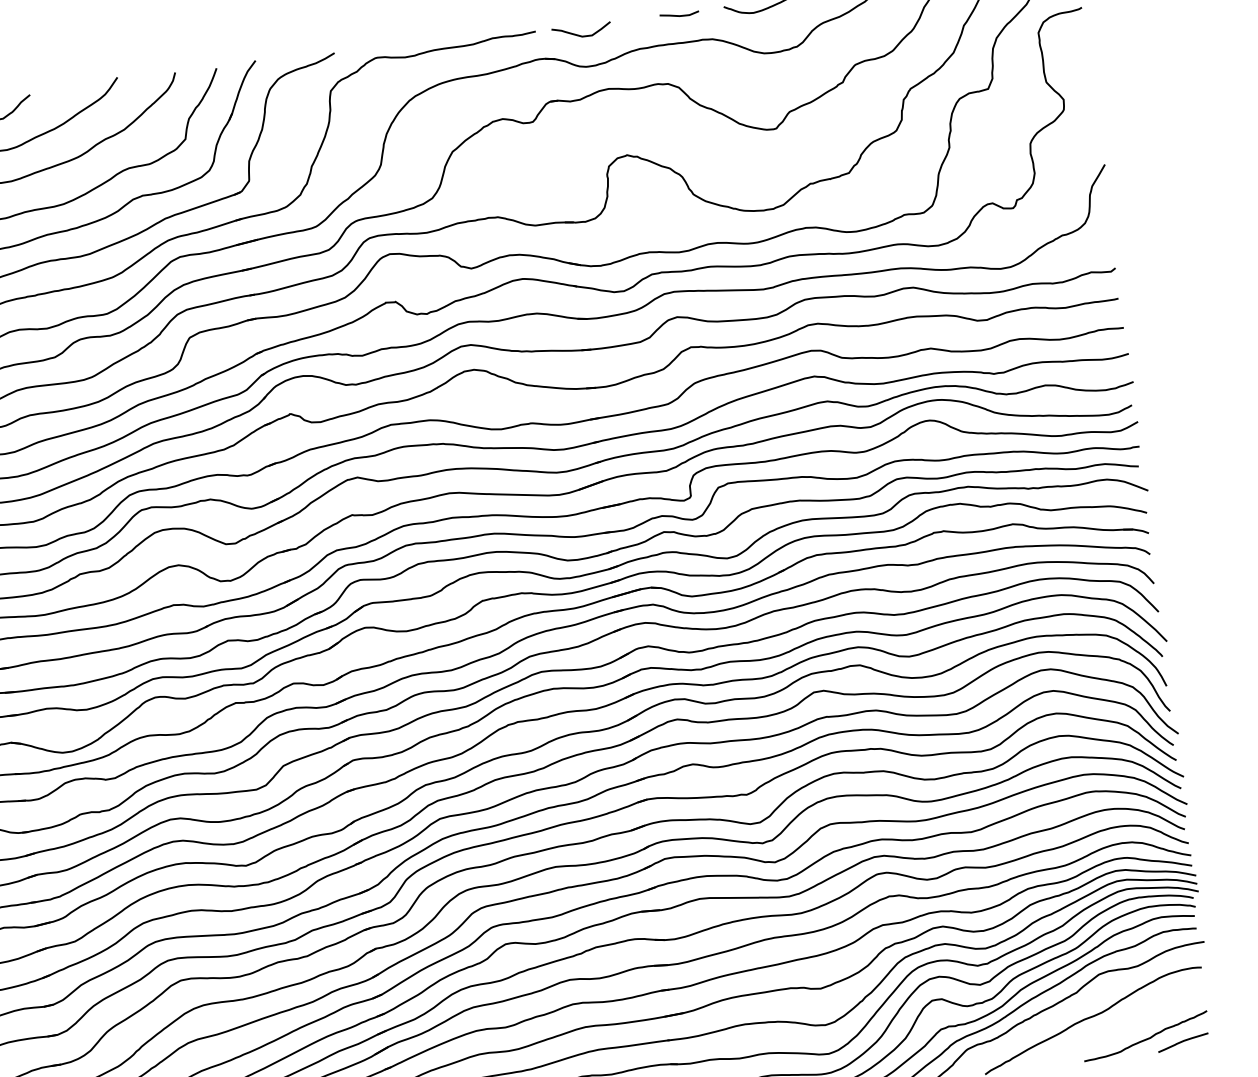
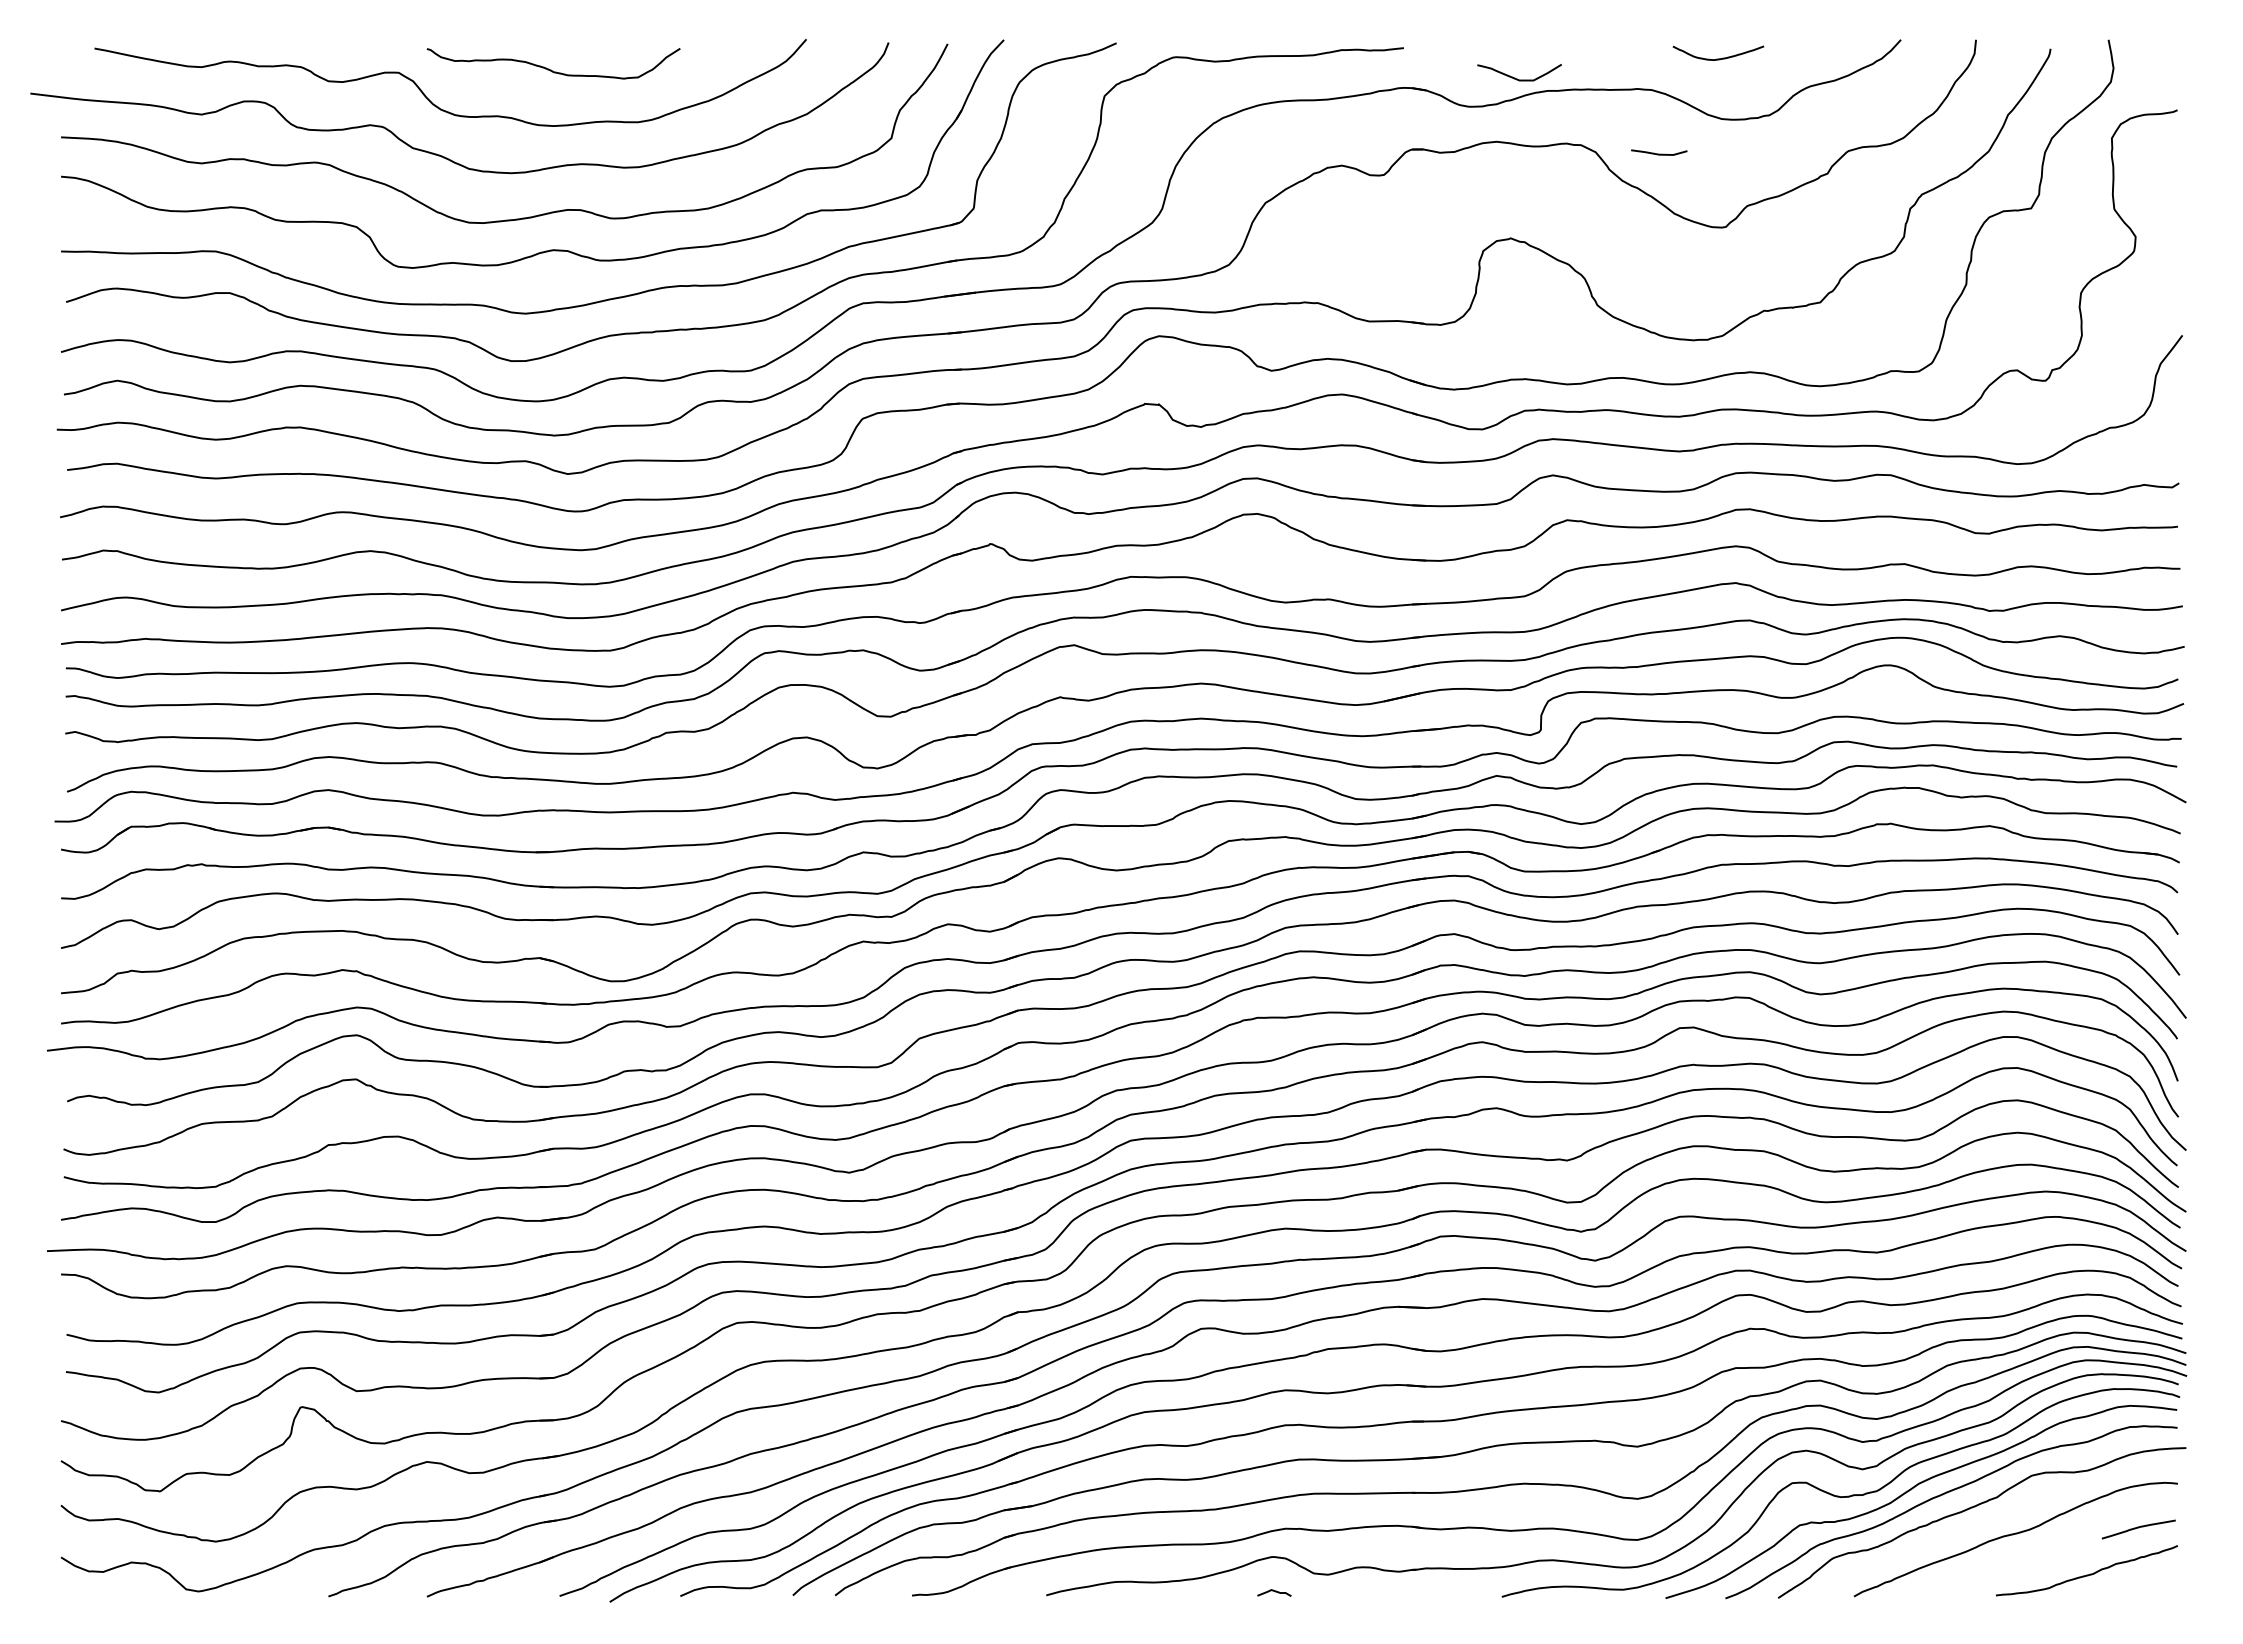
line: (679, 15) -> (1659, 153), moved
curve: (580, 35) -> (1517, 78), moved
curve: (1183, 1042) -> (2138, 1528), moved

